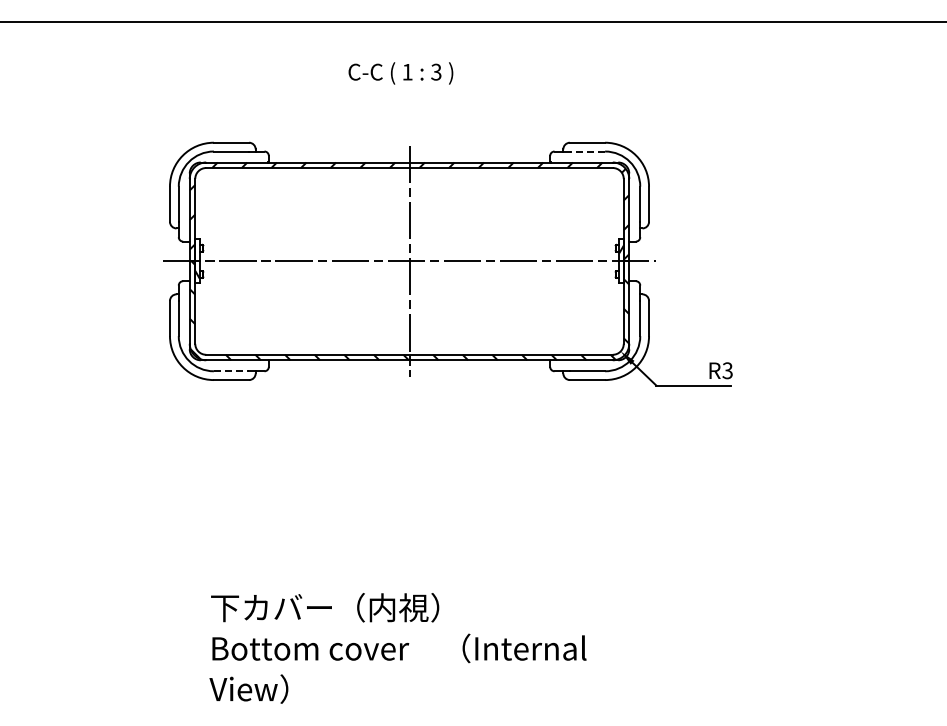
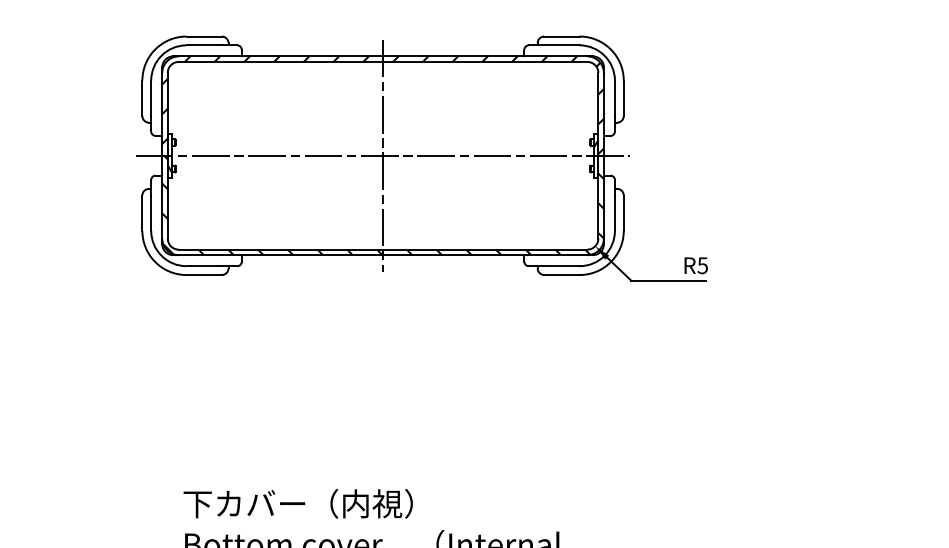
line: (587, 151) -> (561, 45), dashed -> solid
text: (727, 370) -> (702, 265), R3 -> R5
line: (231, 371) -> (204, 266), dashed -> solid

